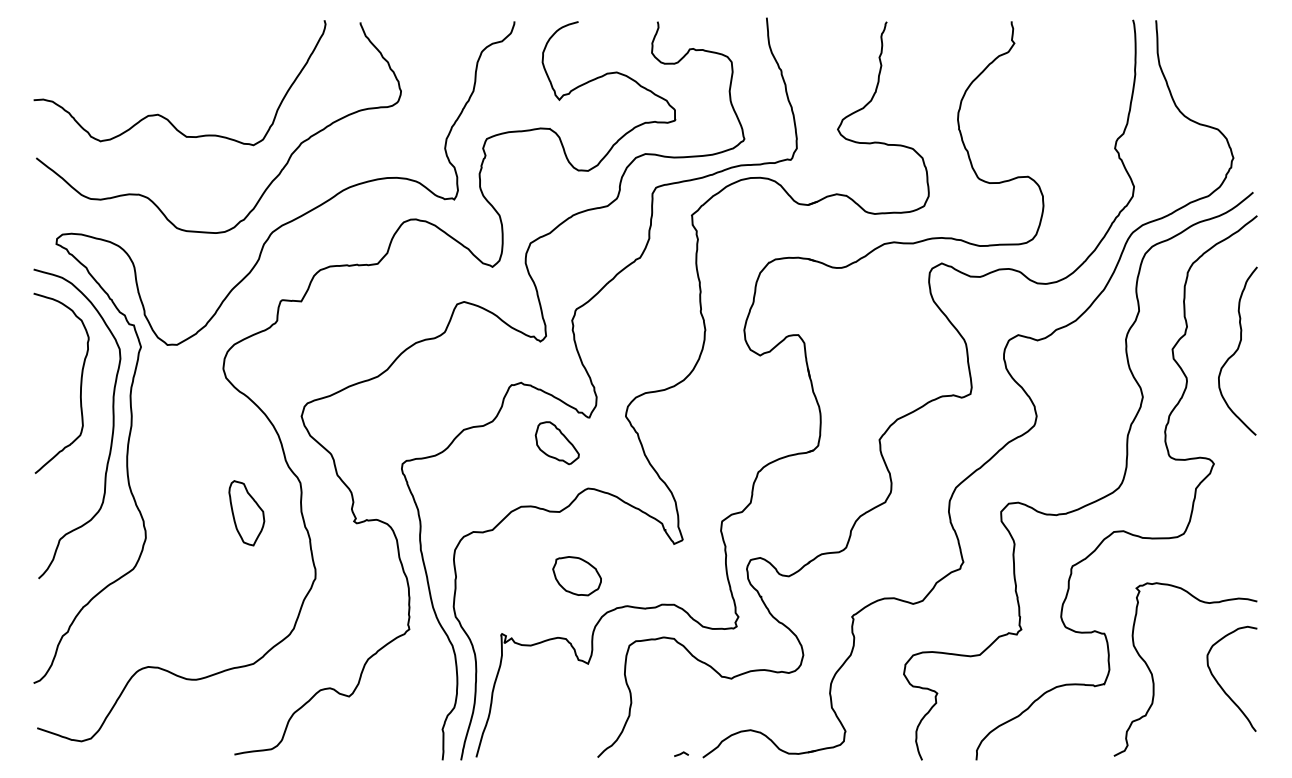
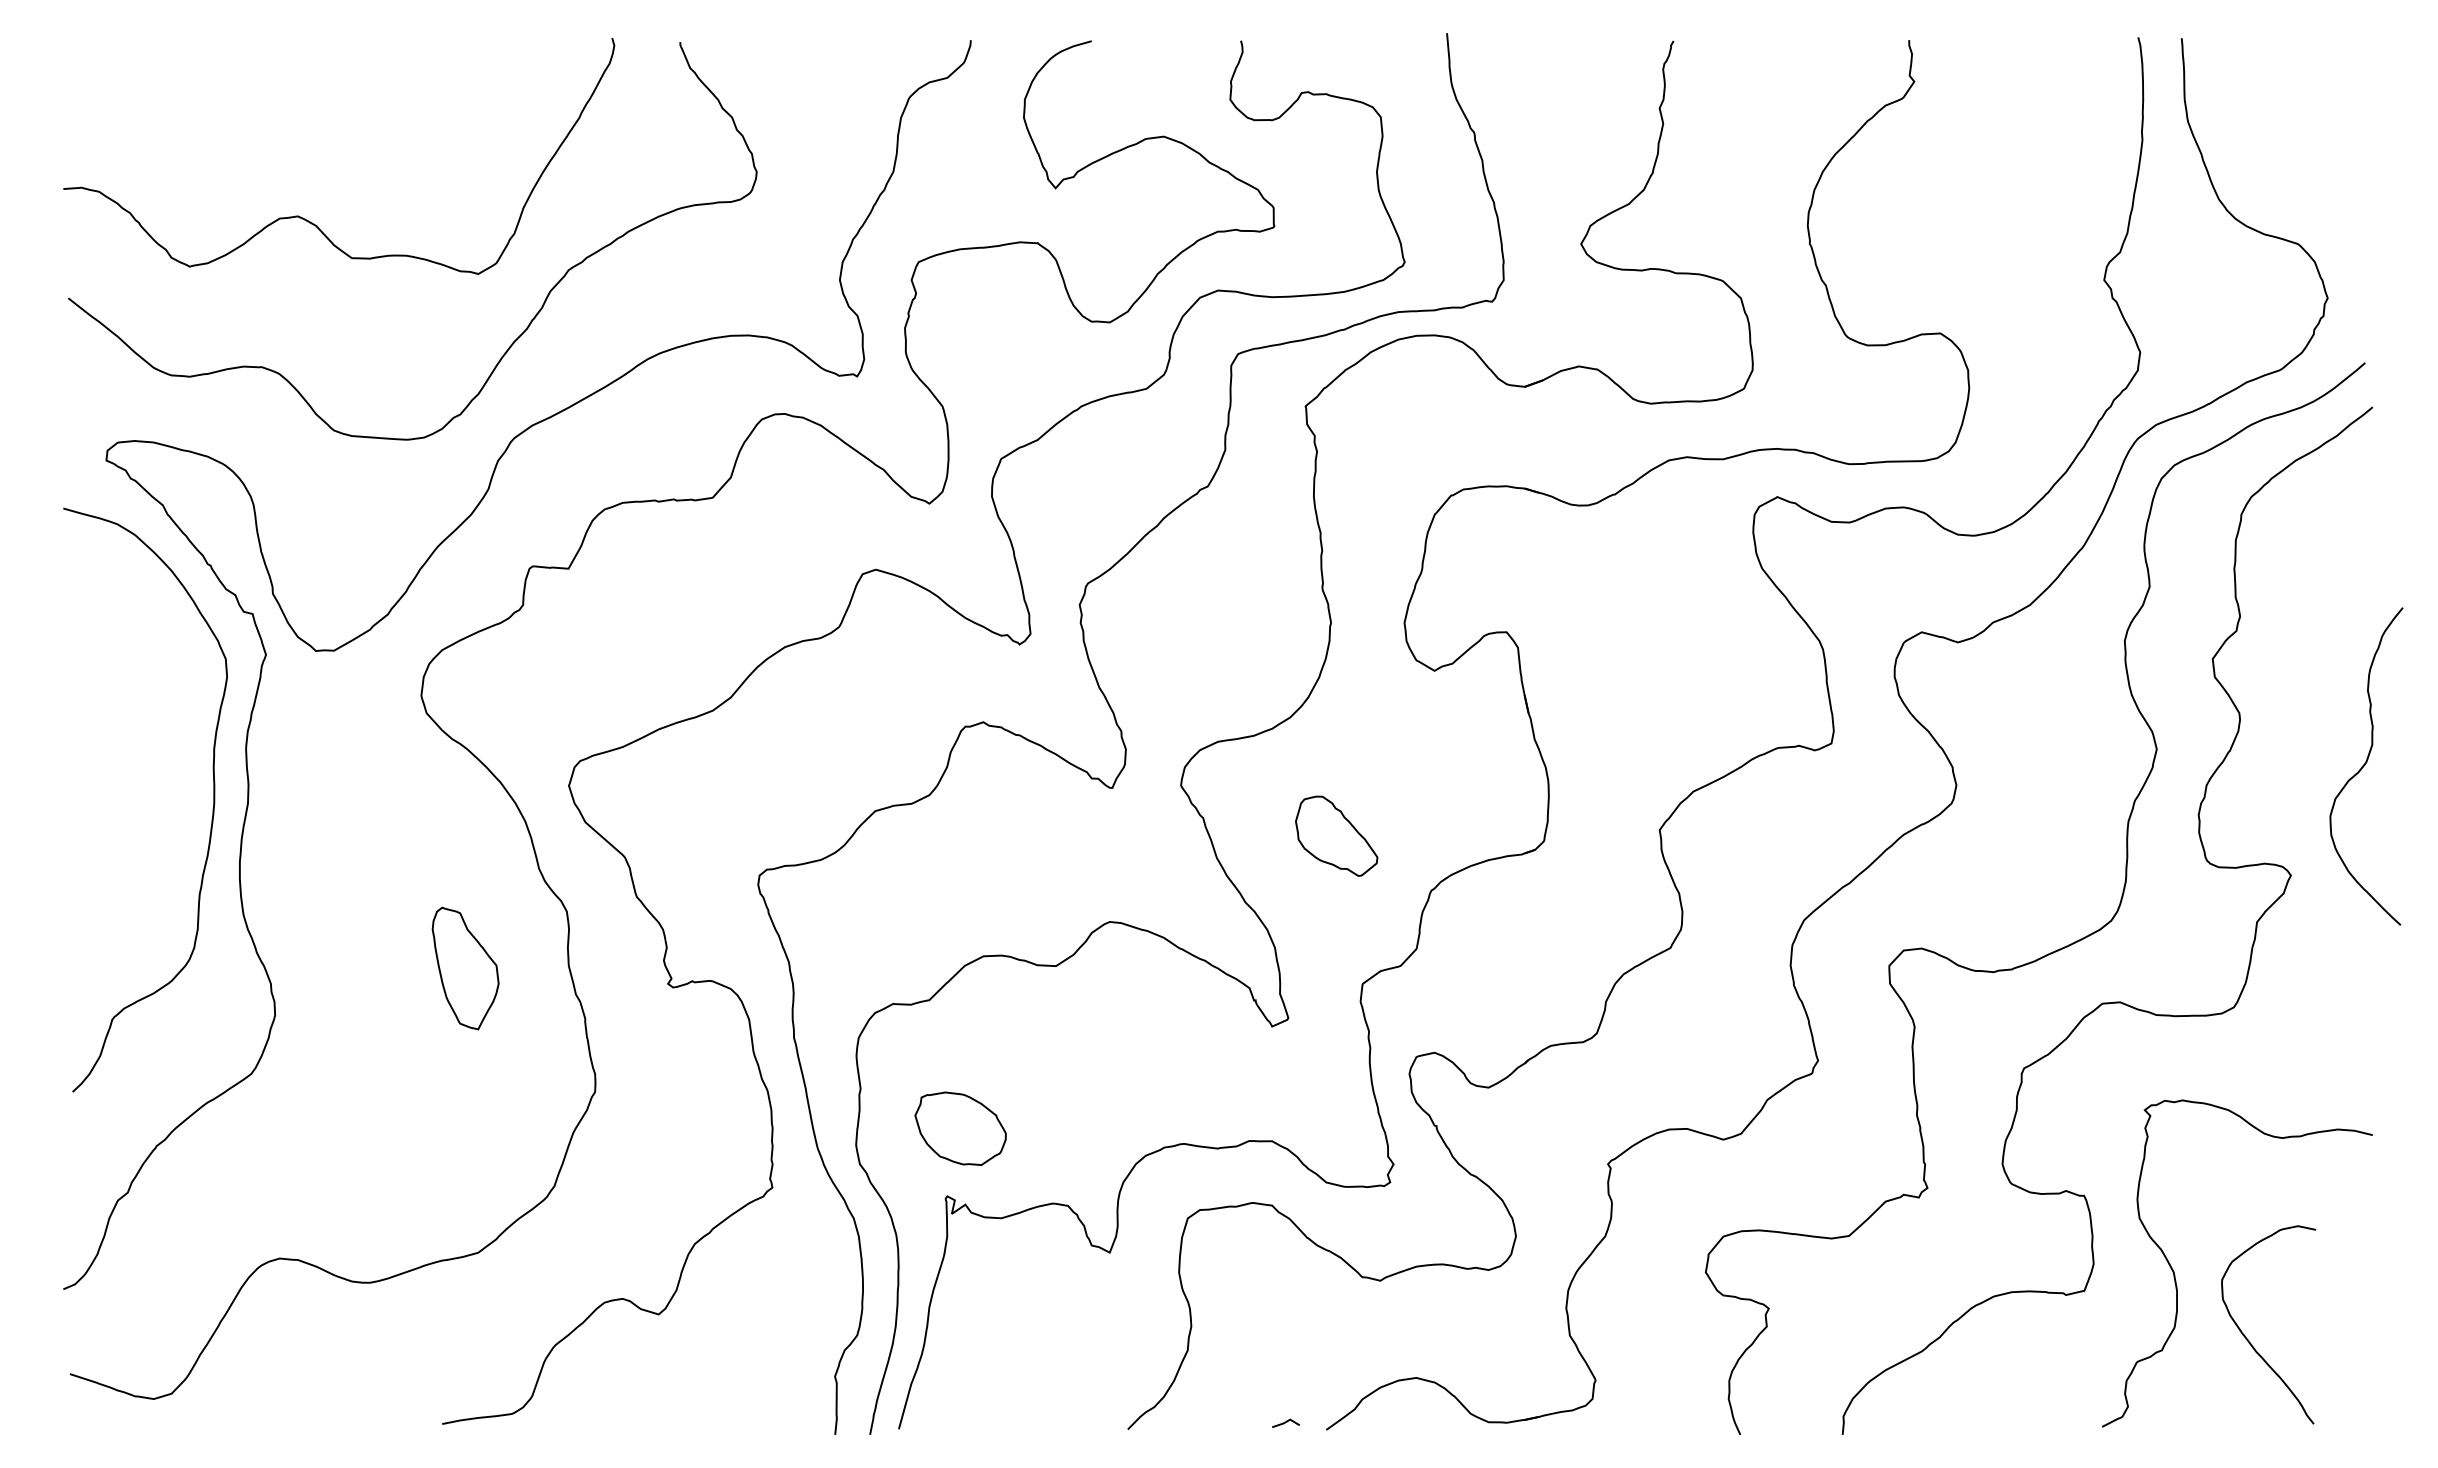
curve: (1237, 350) -> (2365, 765), moved
curve: (80, 382) -> (151, 721), removed
part: (556, 443) -> (1335, 836), moved
part: (576, 576) -> (959, 1129), moved
curve: (1220, 684) -> (2246, 1335), moved

